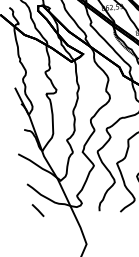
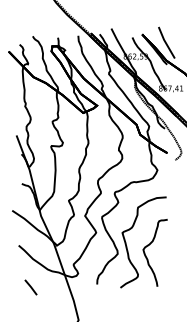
line: (37, 210) -> (30, 287), moved

